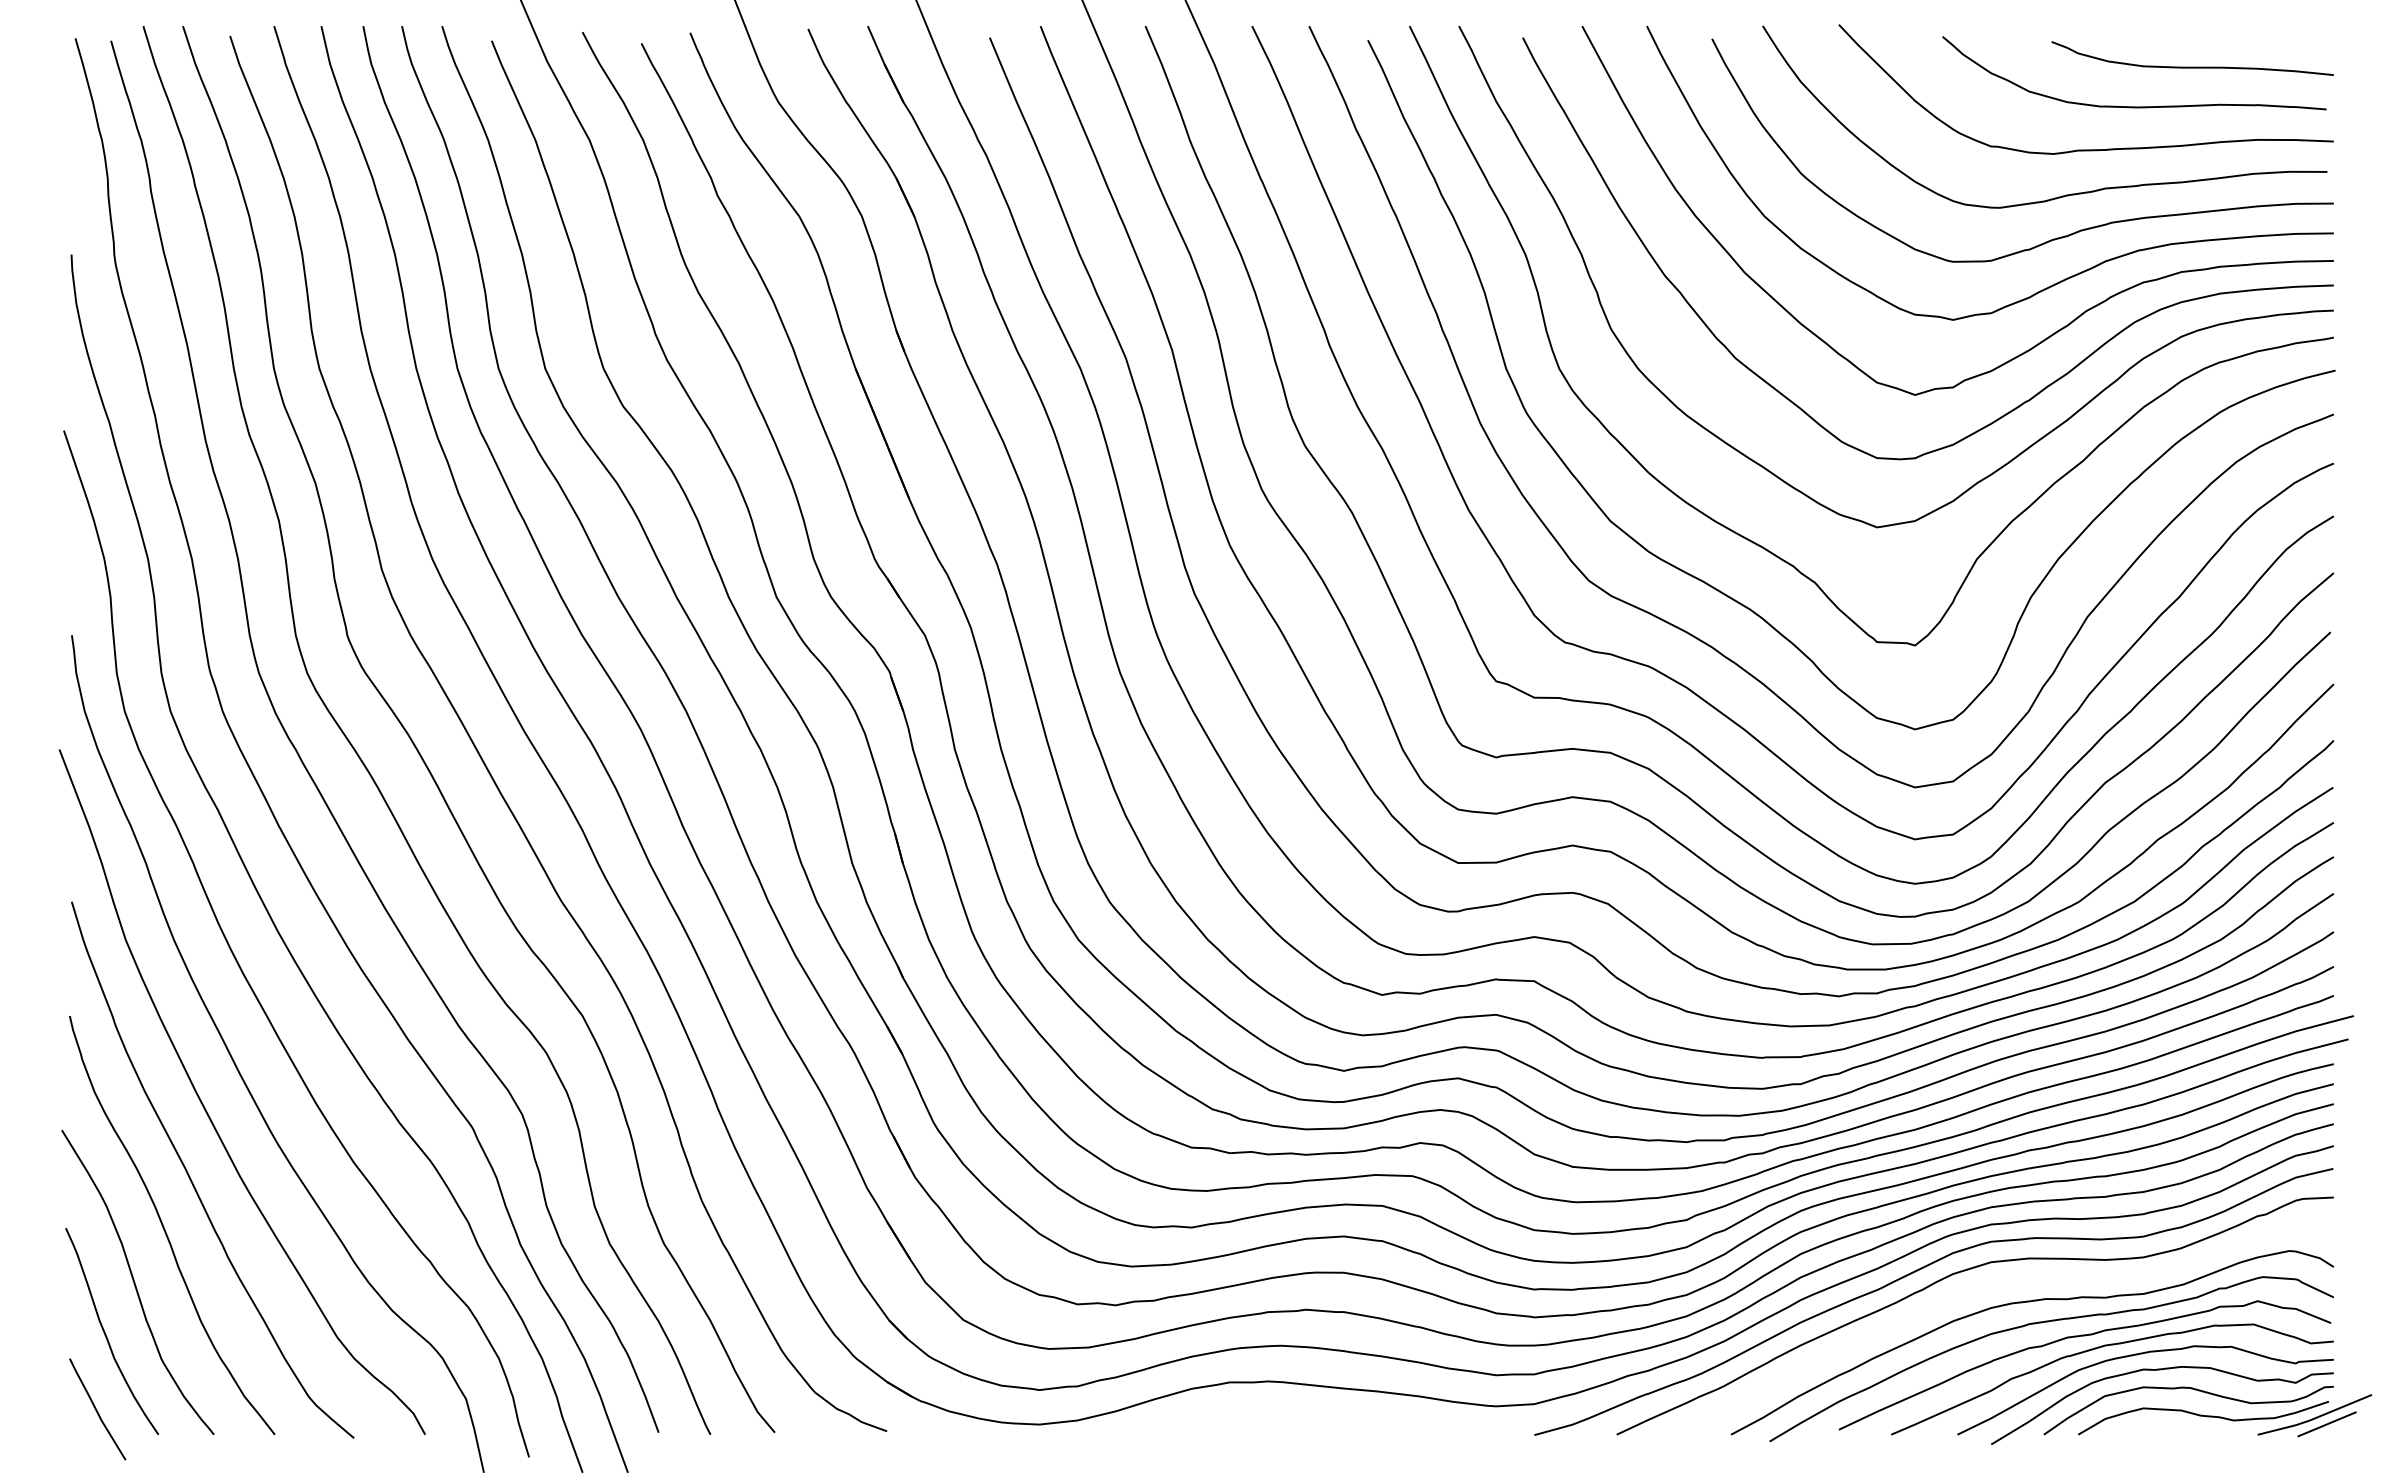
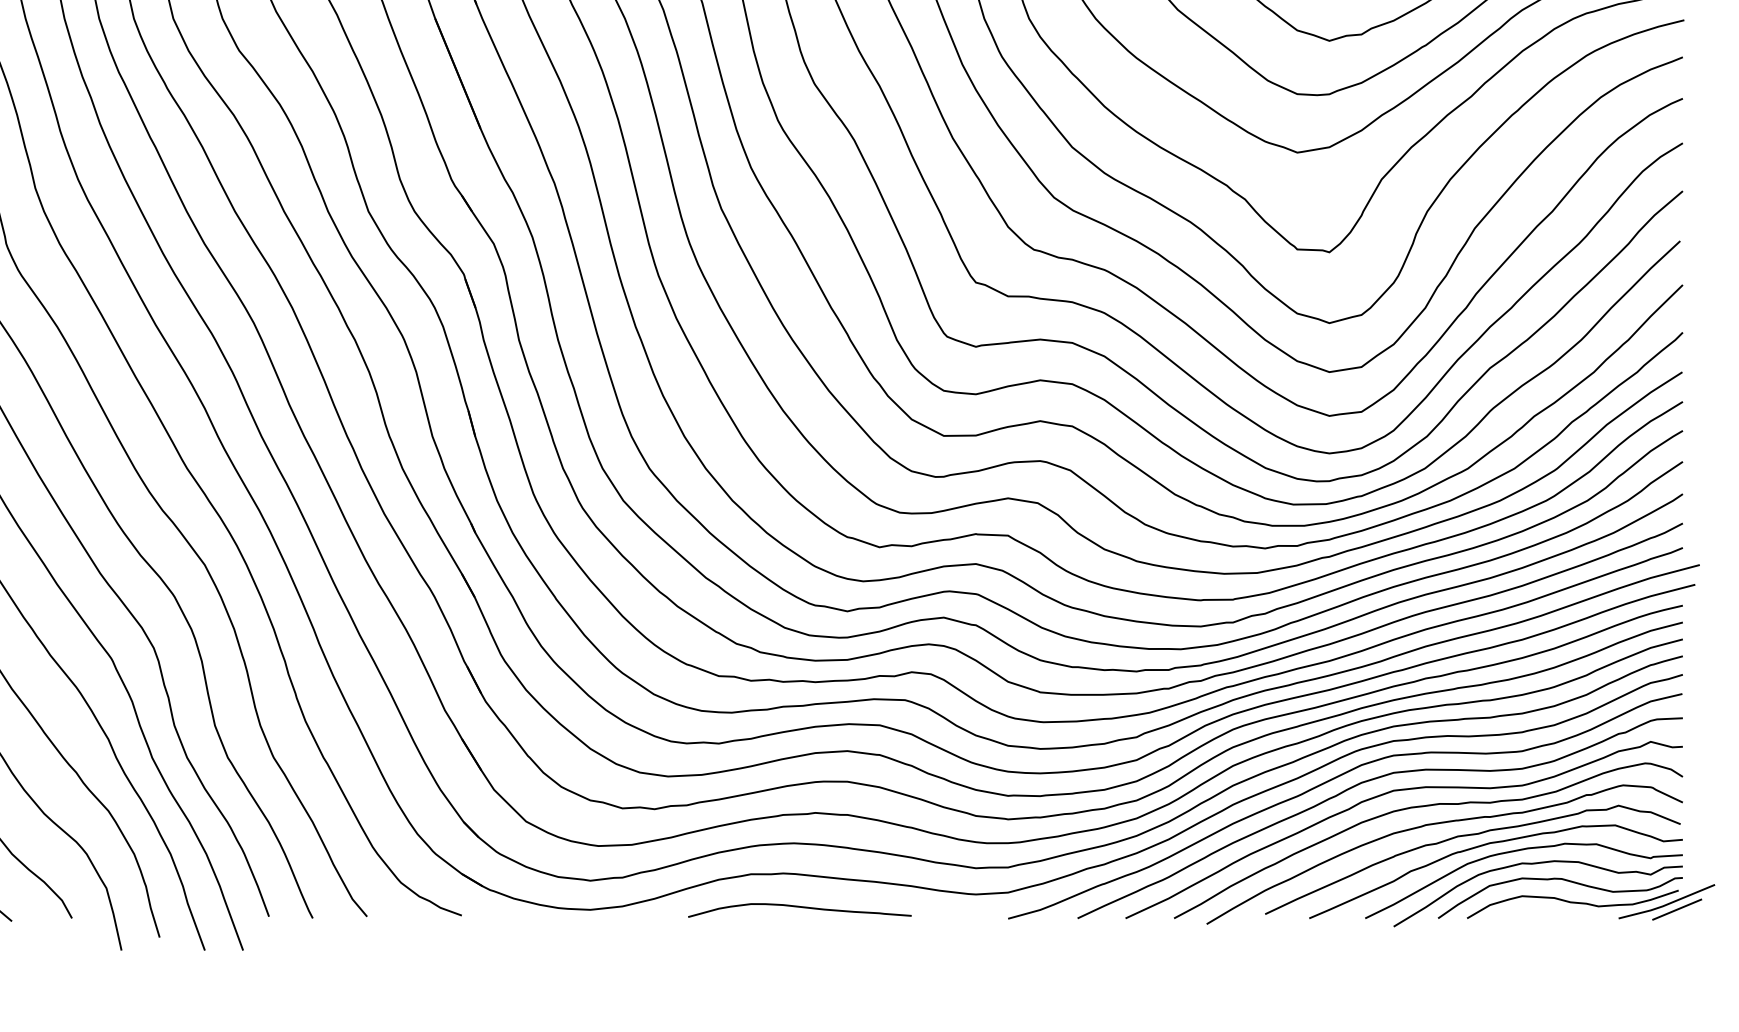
curve: (2001, 1283) -> (1402, 790), added
curve: (1289, 1422) -> (801, 908), added

